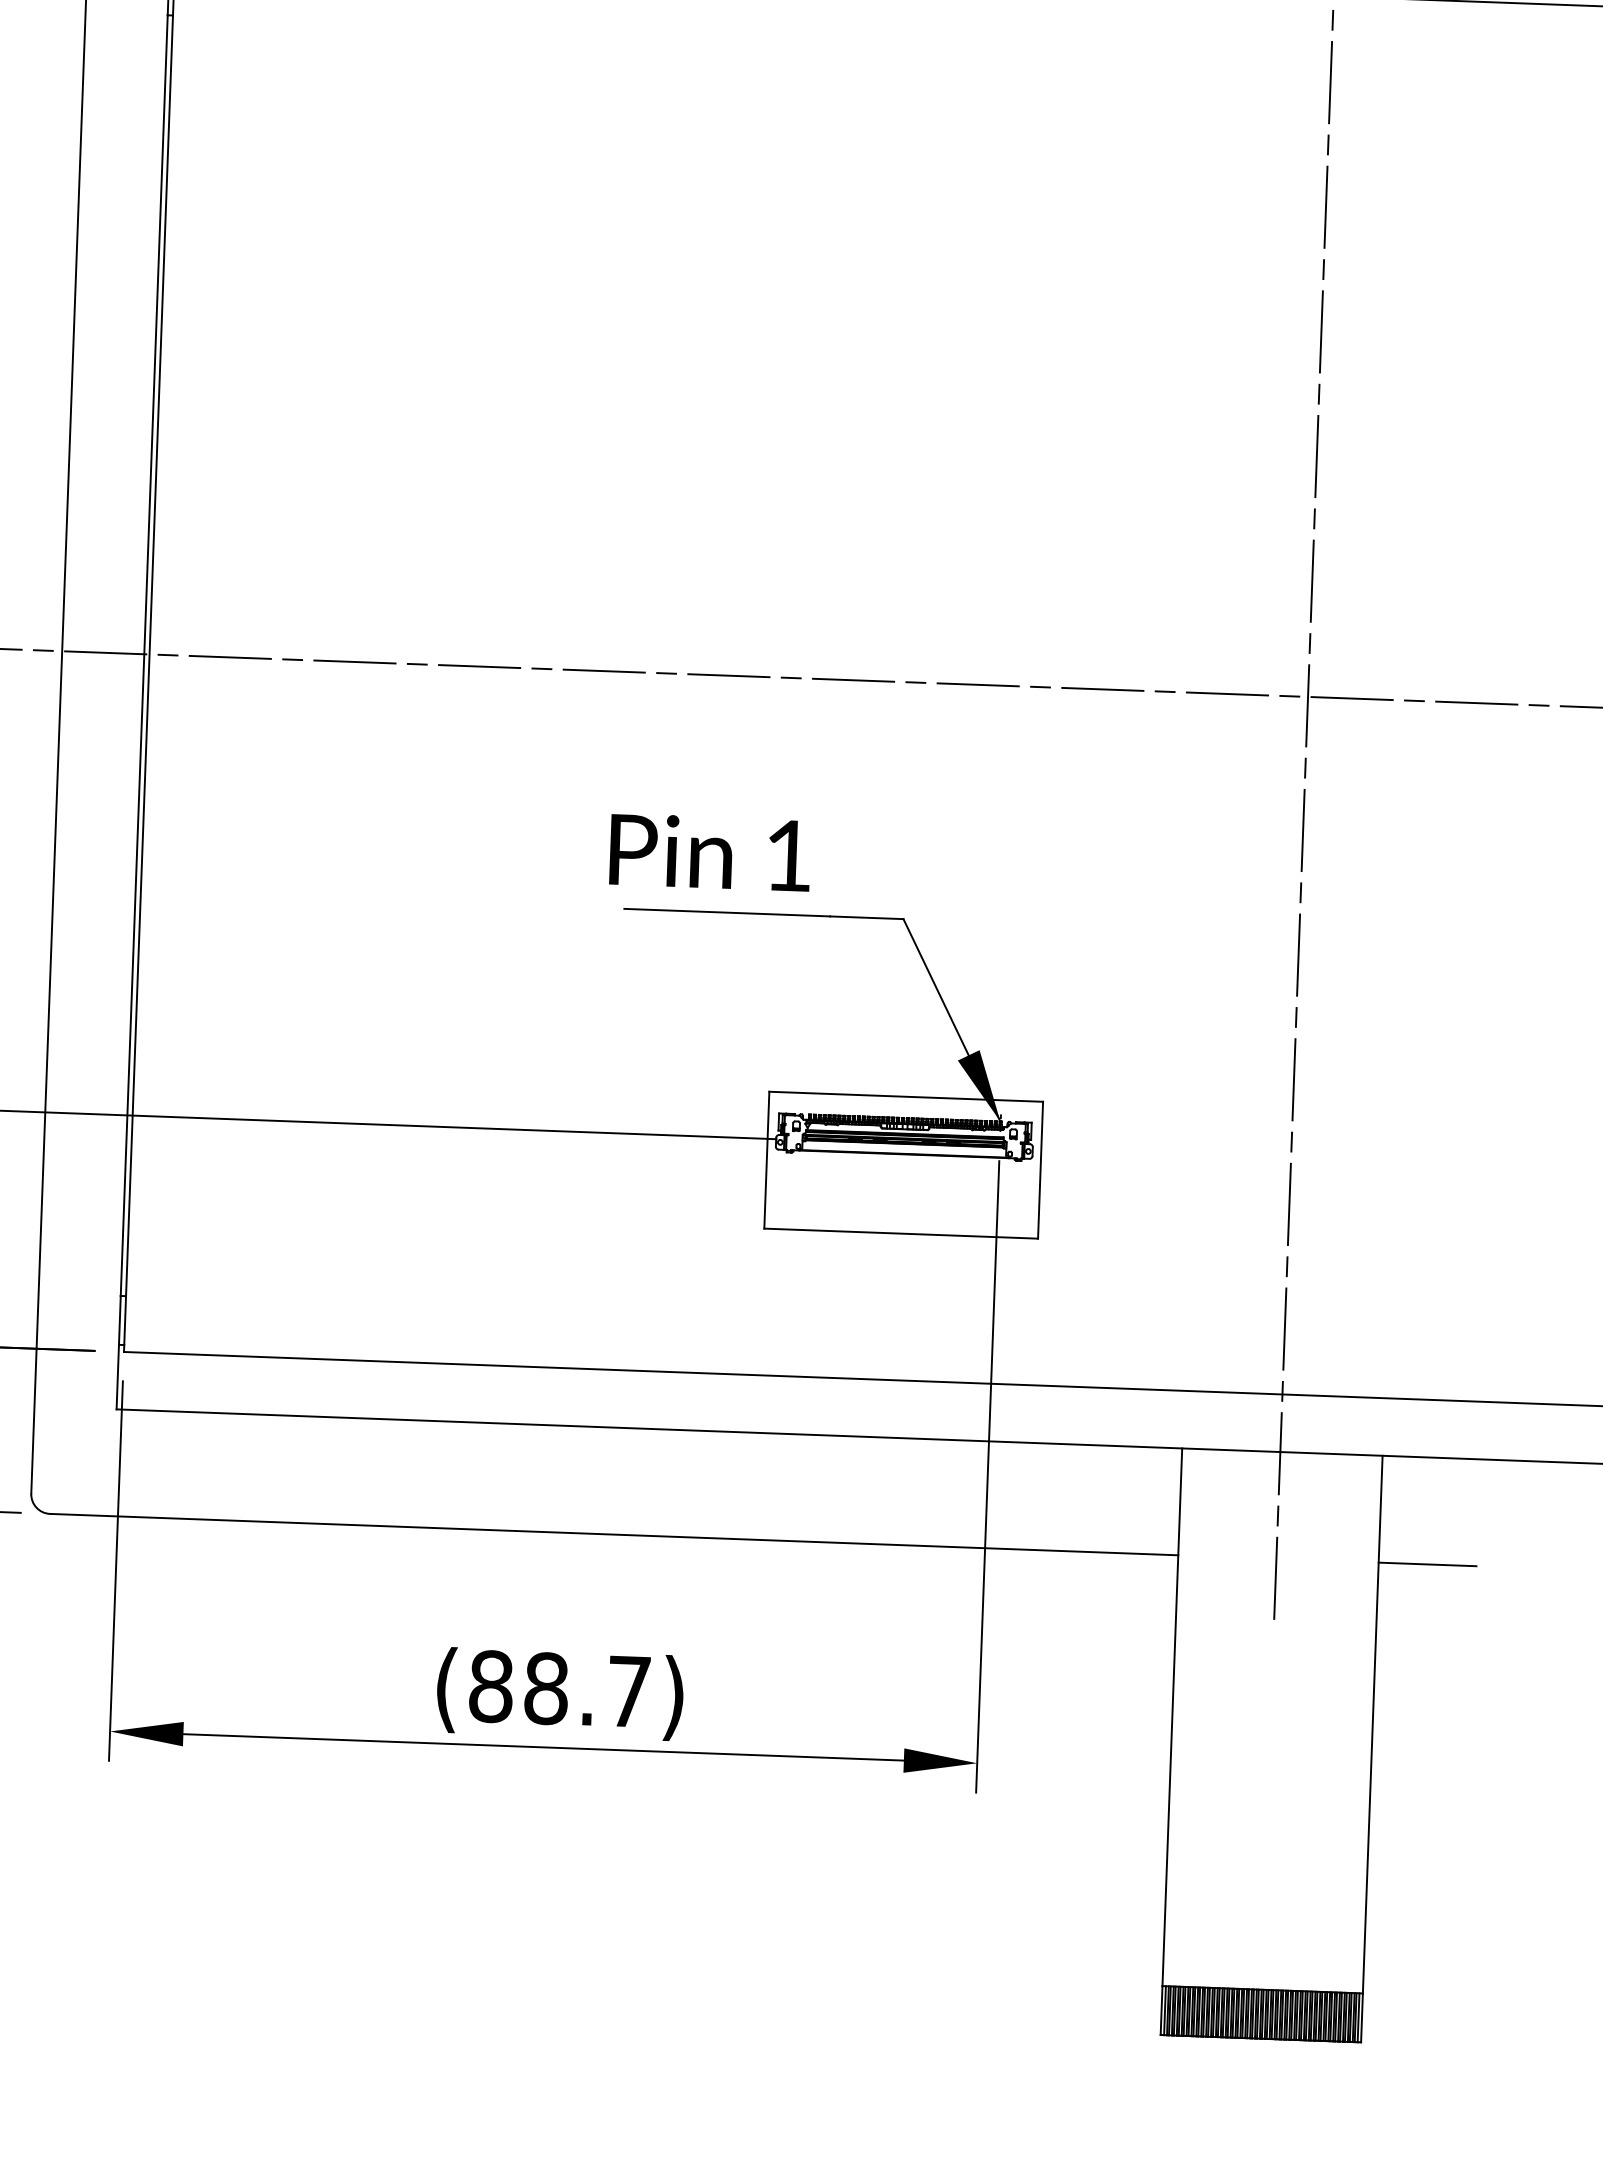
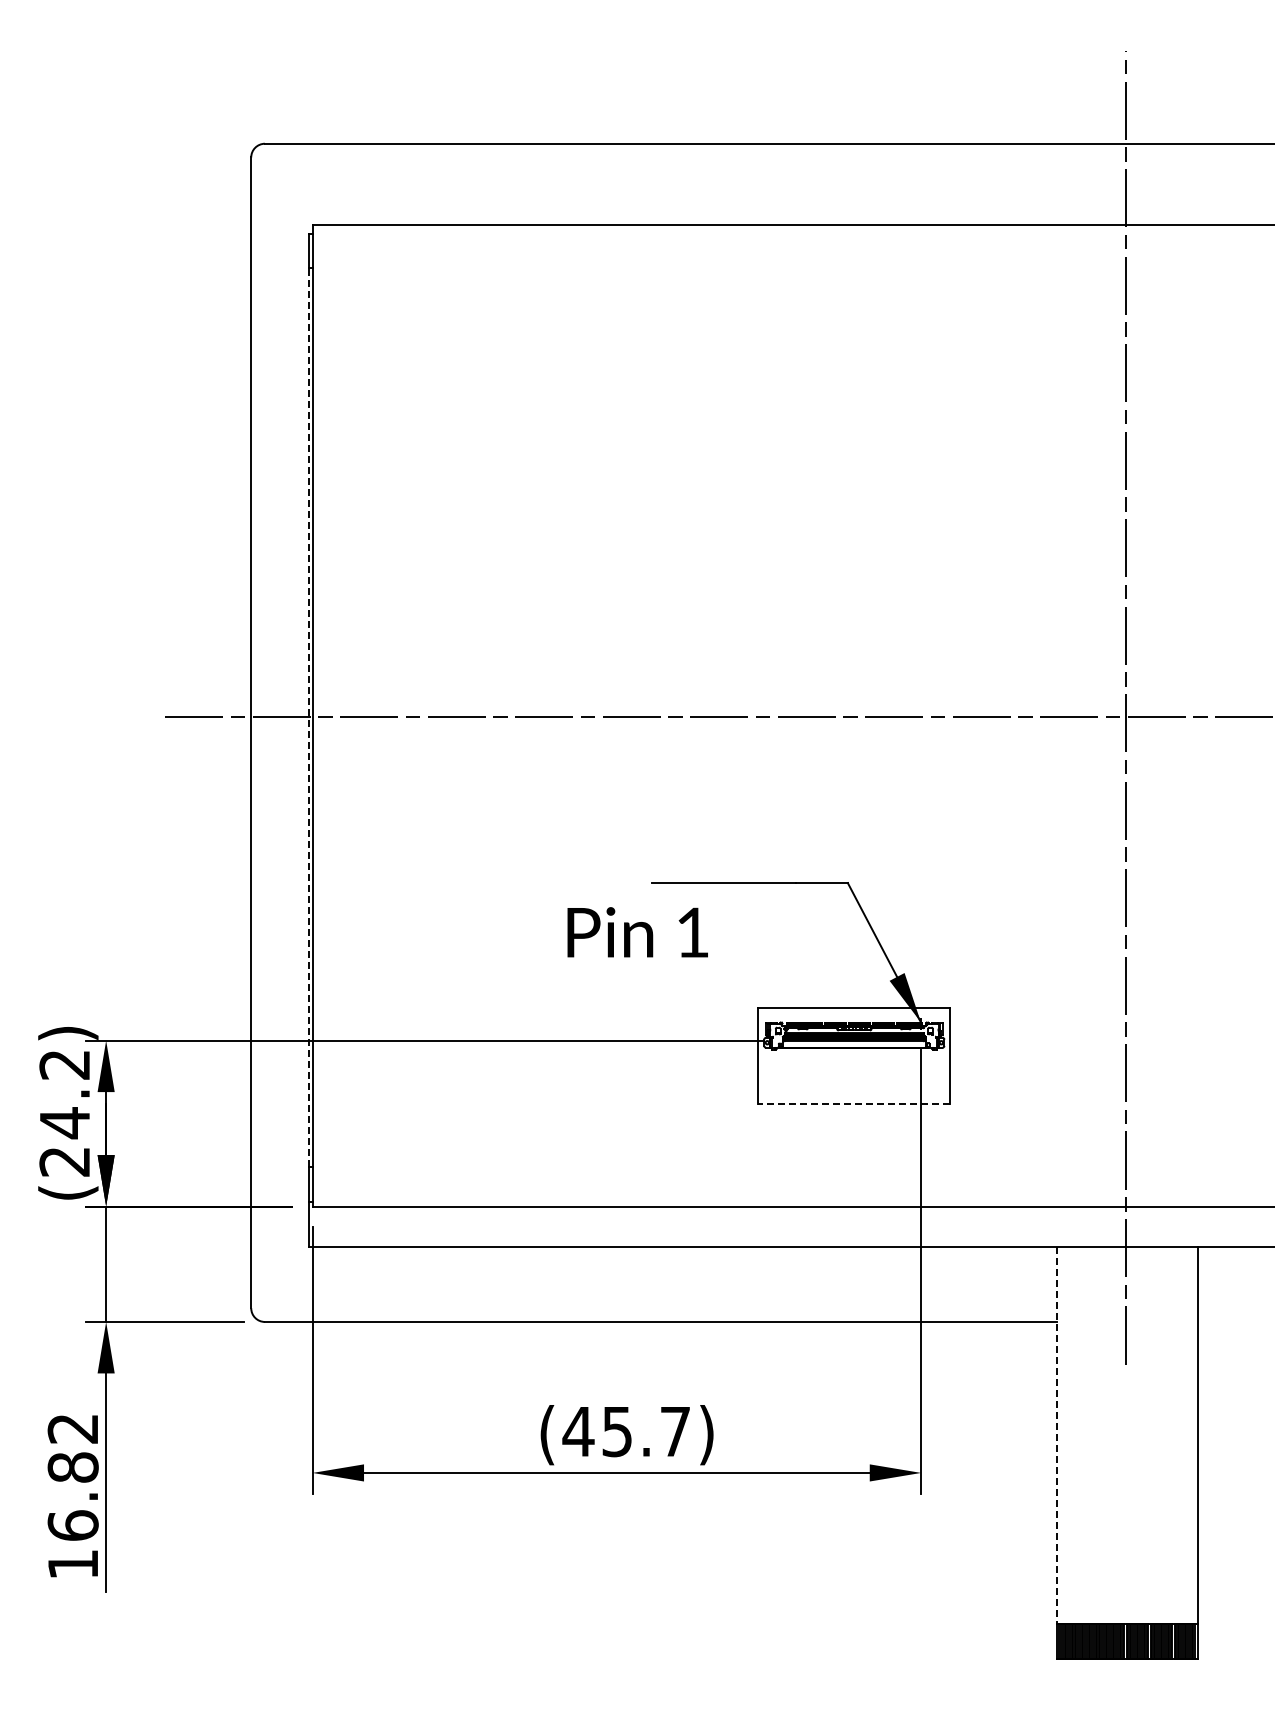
line: (143, 655) -> (308, 717), solid -> dashed
text: (709, 852) -> (637, 932), moved
line: (900, 1233) -> (853, 1103), solid -> dashed
line: (1427, 1563) -> (1231, 1321), removed
text: (518, 1687) -> (597, 1431), (88.7) -> (45.7)
line: (1171, 1717) -> (1056, 1435), solid -> dashed

